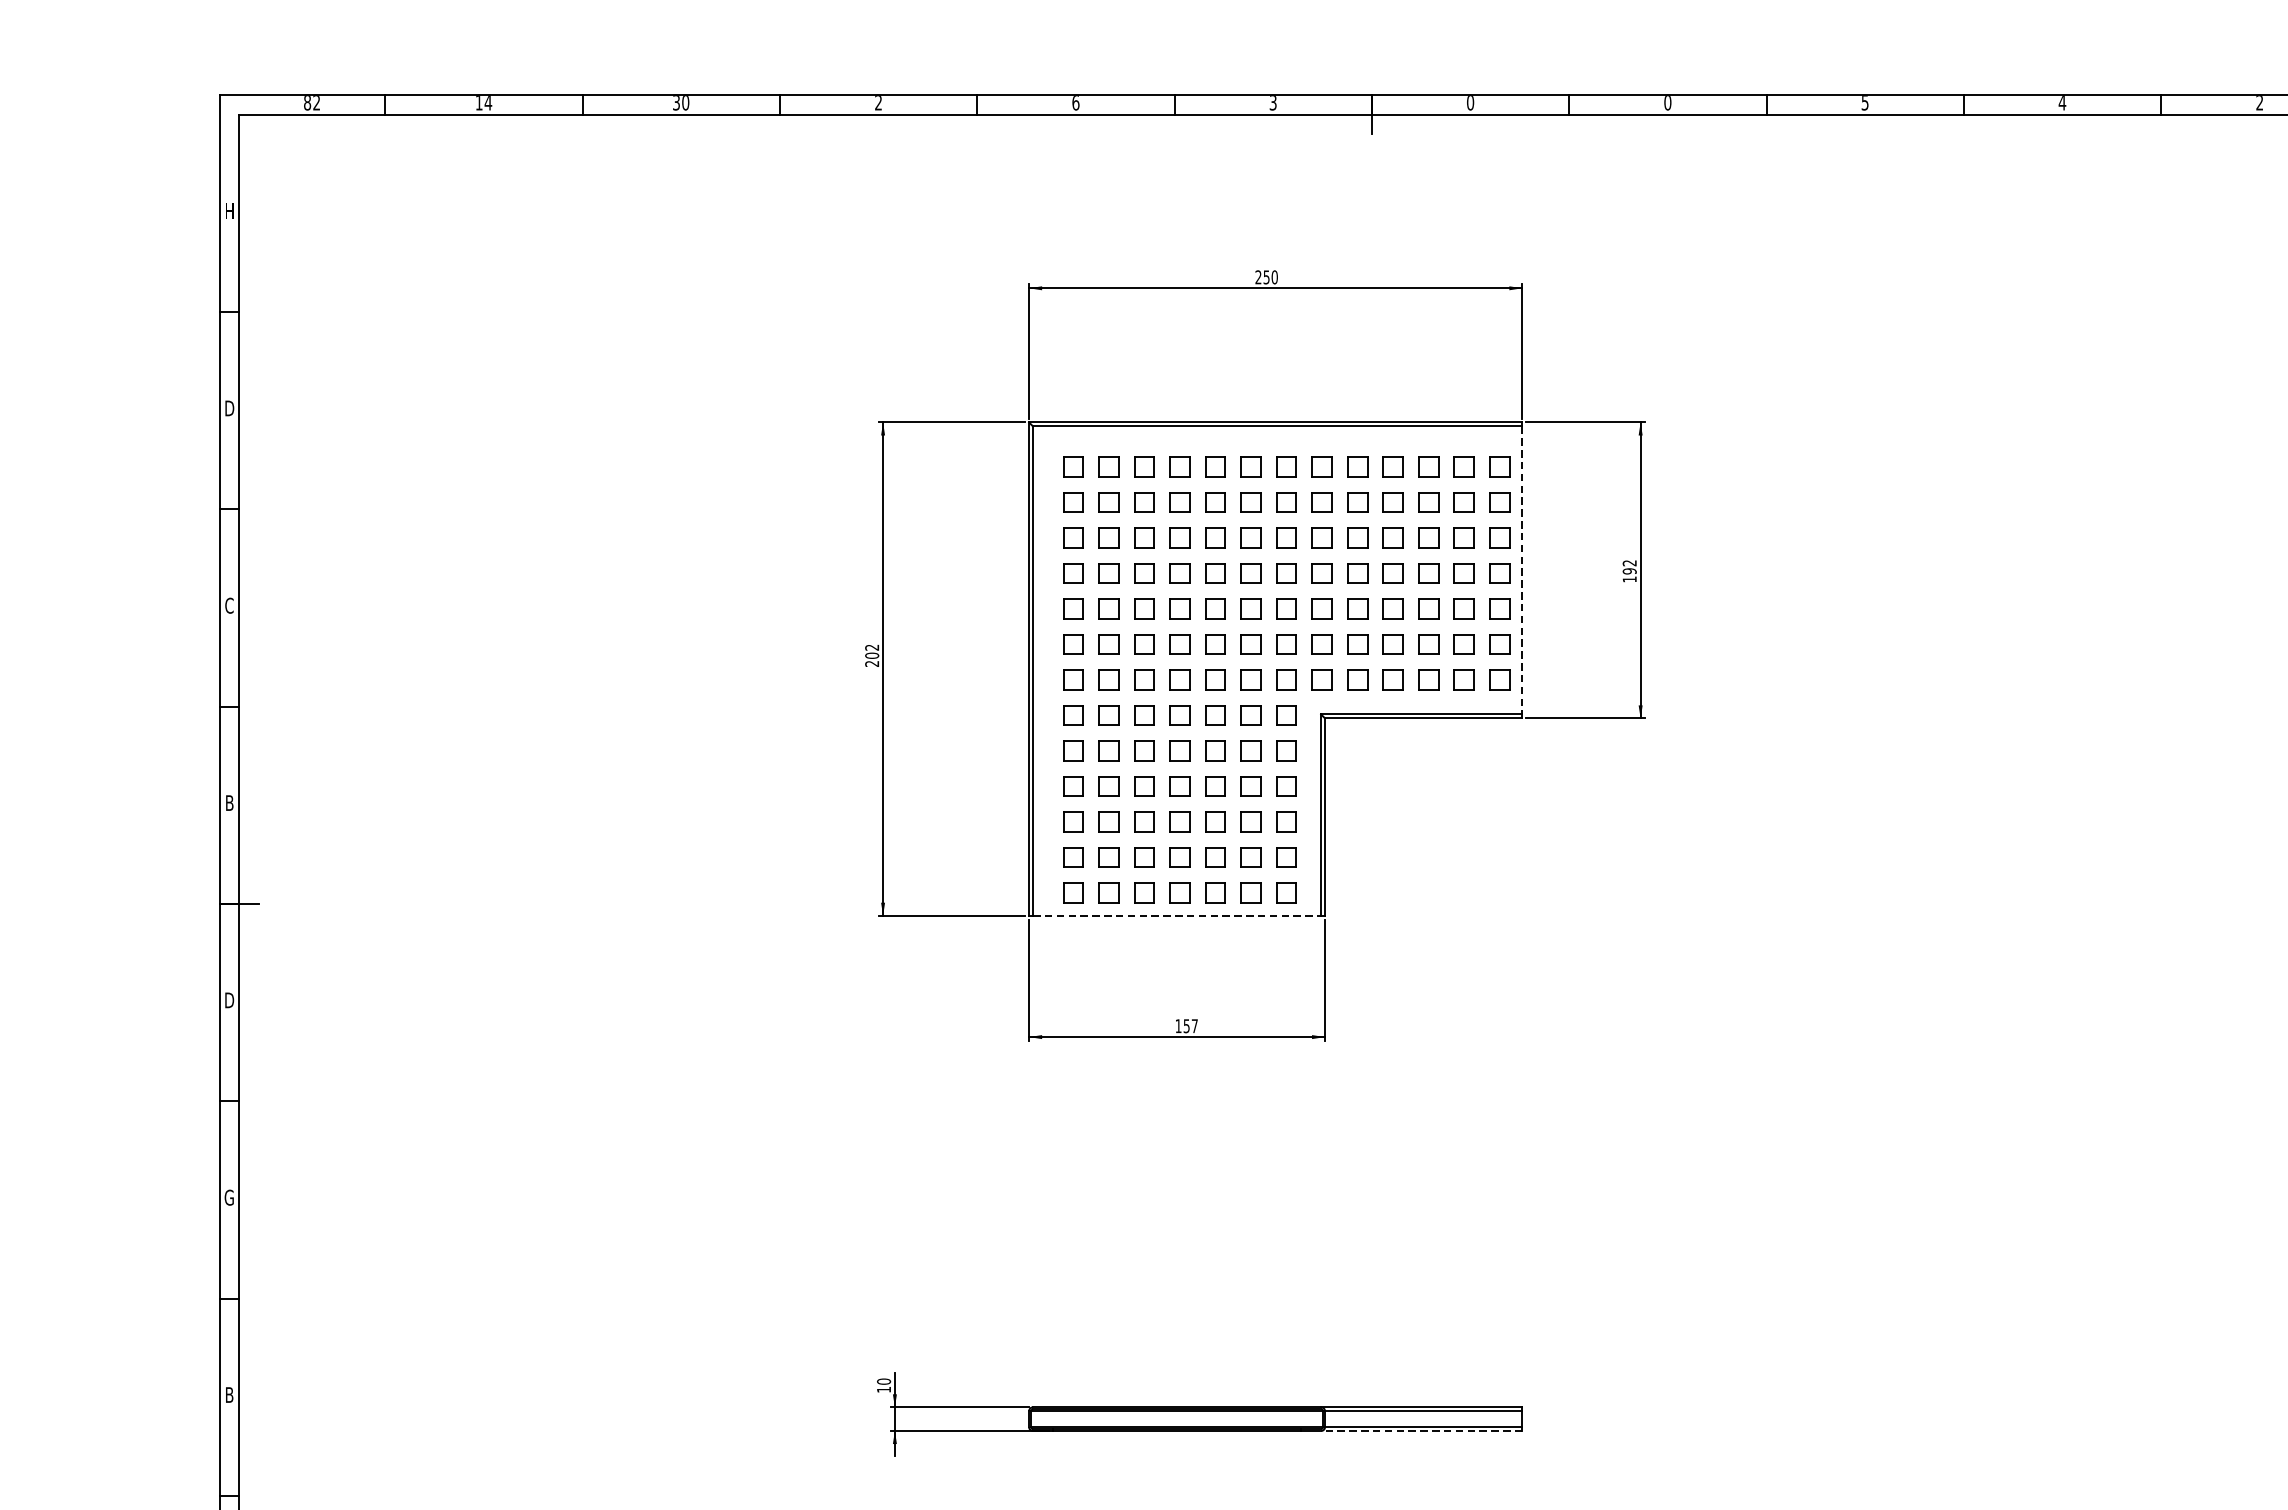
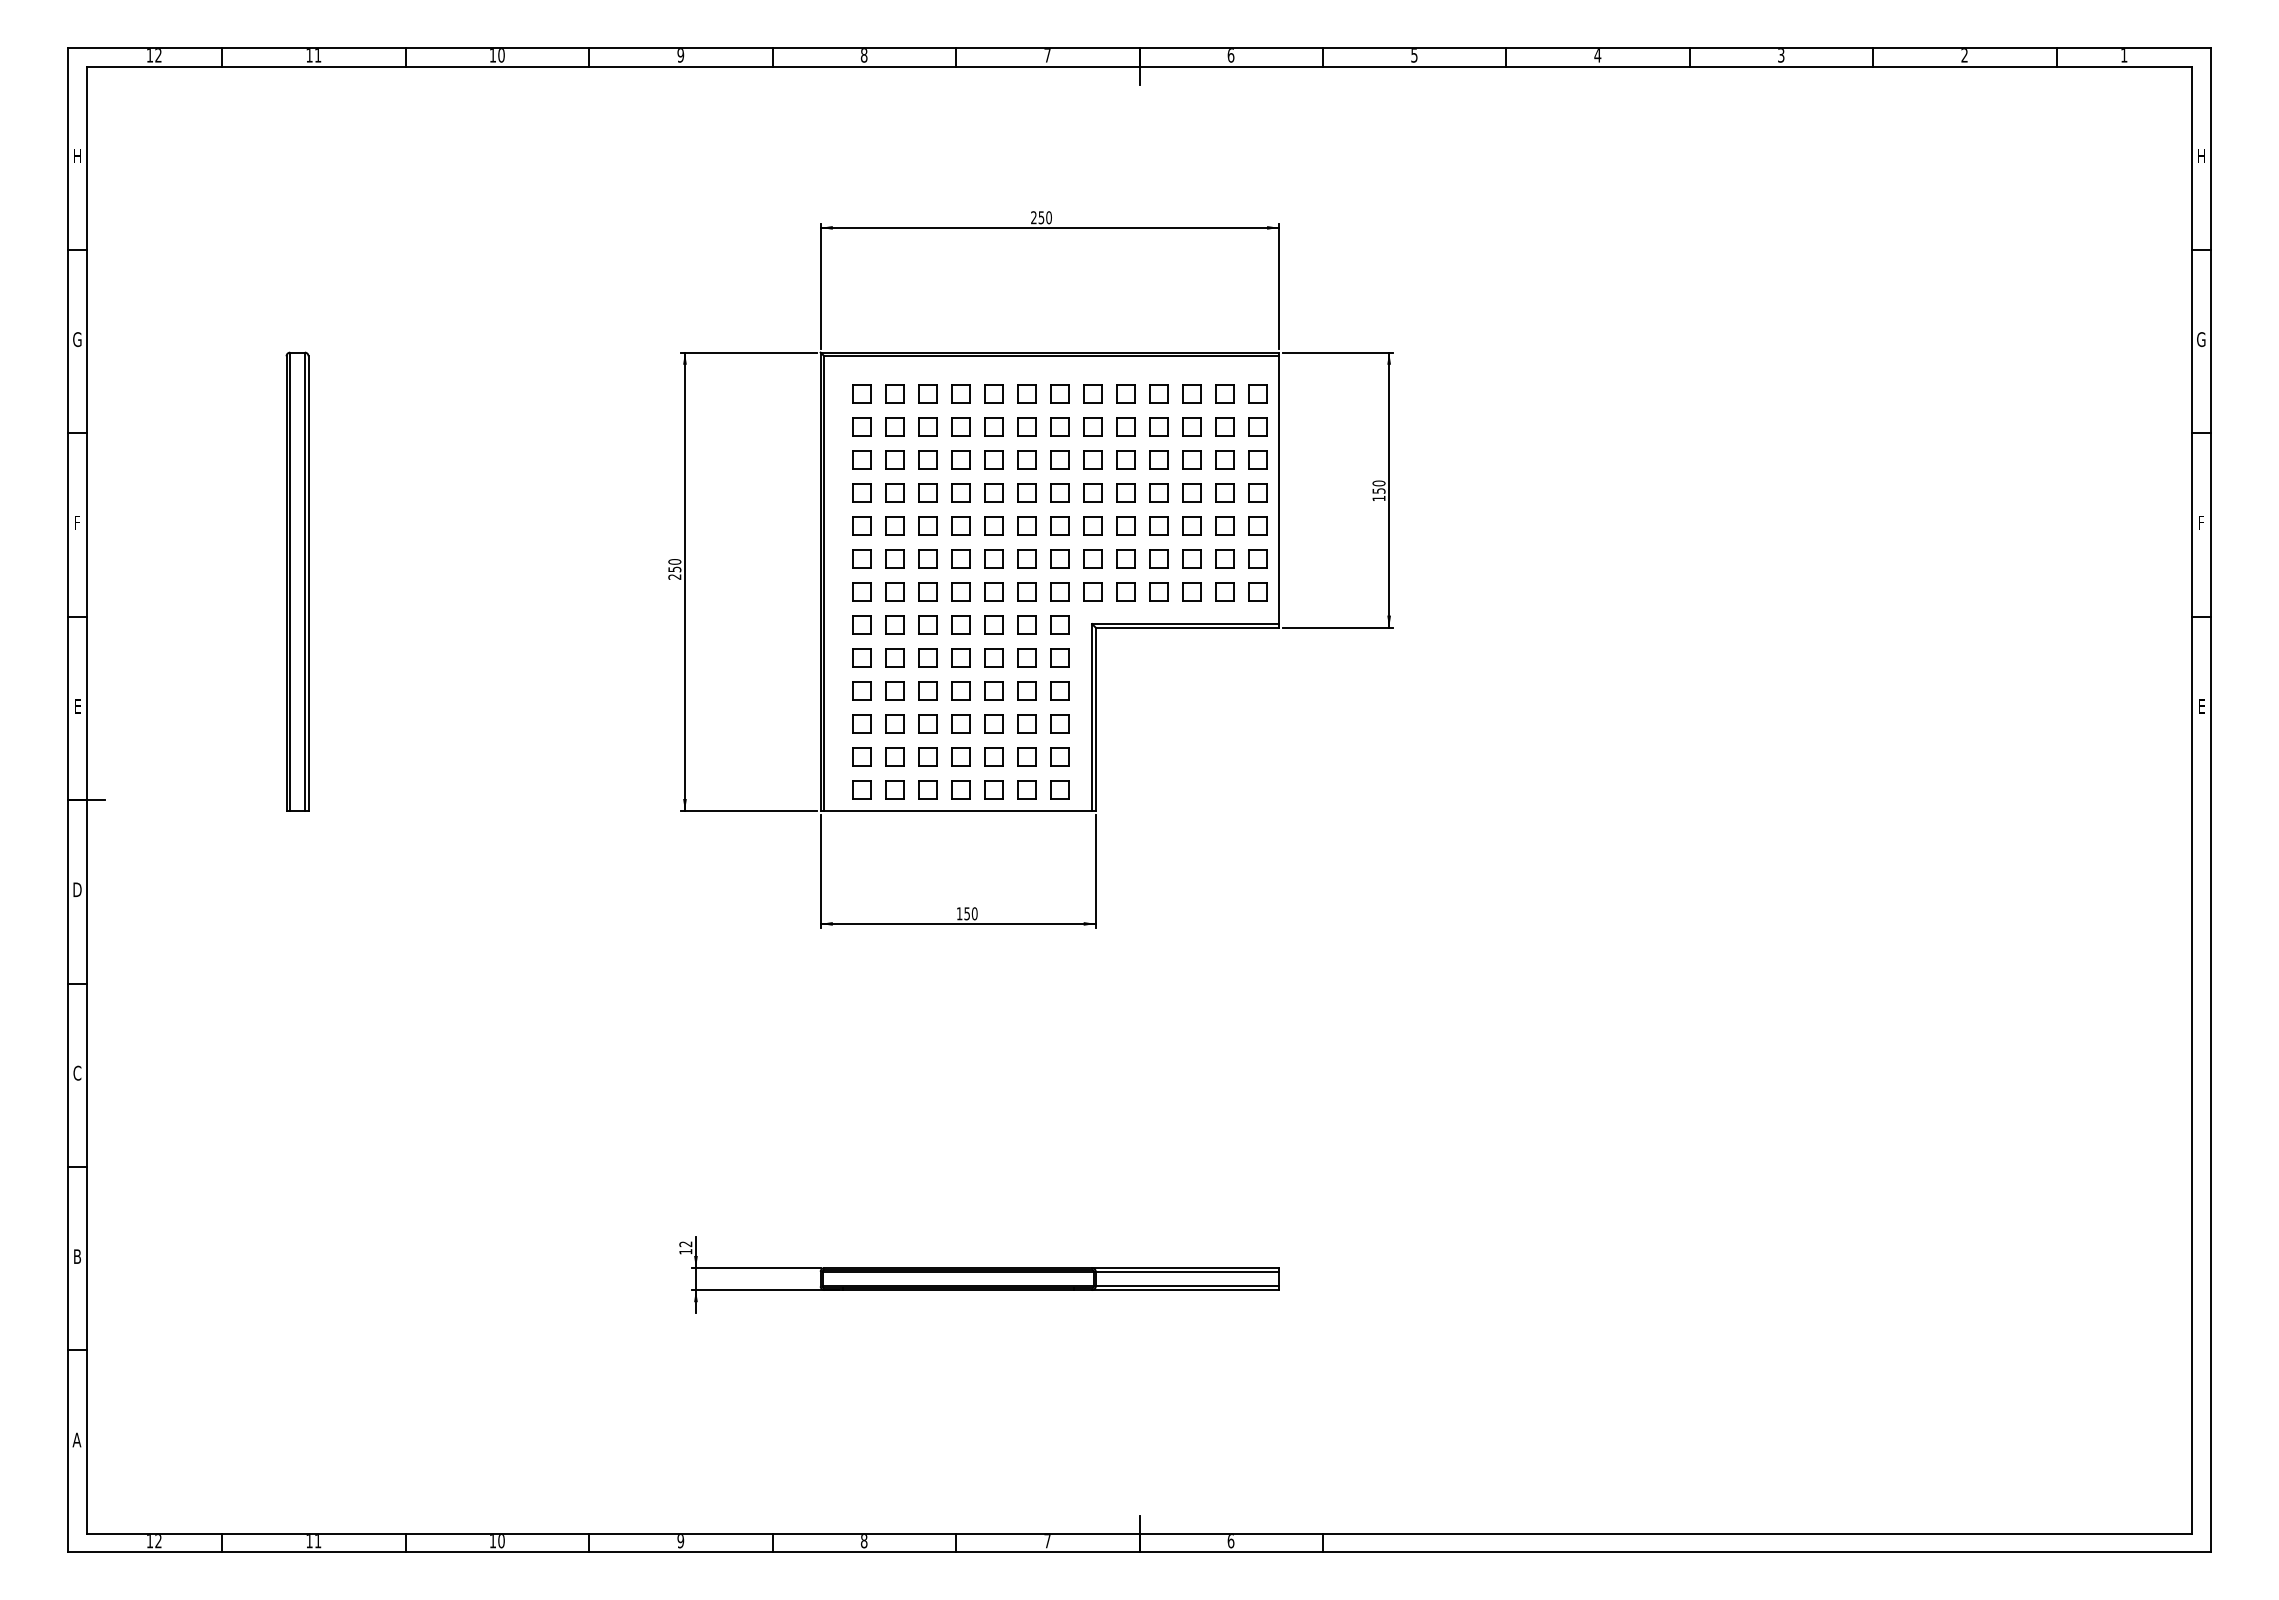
text: (307, 102) -> (149, 55), 82 -> 12
text: (487, 102) -> (317, 55), 14 -> 11
text: (676, 102) -> (492, 55), 30 -> 10
text: (878, 102) -> (680, 55), 2 -> 9
text: (1075, 102) -> (863, 55), 6 -> 8
text: (1273, 102) -> (1047, 55), 3 -> 7
text: (1471, 102) -> (1231, 55), 0 -> 6
text: (1667, 102) -> (1414, 55), 0 -> 5
text: (1864, 102) -> (1597, 55), 5 -> 4
text: (2061, 102) -> (1780, 55), 4 -> 3
text: (229, 408) -> (77, 339), D -> G
text: (1629, 566) -> (1378, 486), 192 -> 150
line: (1522, 570) -> (1279, 490), dashed -> solid
text: (229, 605) -> (77, 522), C -> F
text: (871, 651) -> (674, 565), 202 -> 250
part: (466, 668) -> (297, 581), added
text: (229, 803) -> (77, 706), B -> E
line: (1177, 916) -> (958, 811), dashed -> solid
text: (1194, 1025) -> (974, 913), 157 -> 150
text: (229, 1198) -> (77, 1073), G -> C
text: (883, 1381) -> (685, 1244), 10 -> 12
line: (1421, 1431) -> (1185, 1290), dashed -> solid

